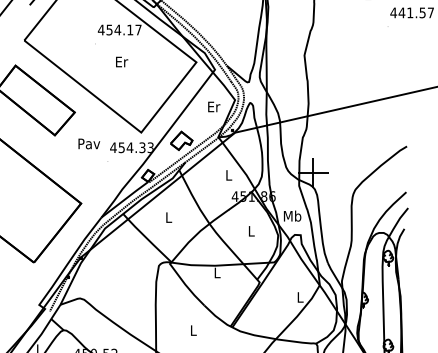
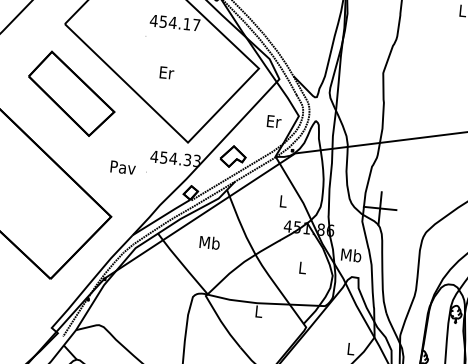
text: (122, 61) -> (167, 72), moved
text: (89, 143) -> (123, 167), moved
text: (168, 217) -> (209, 242), L -> Mb

